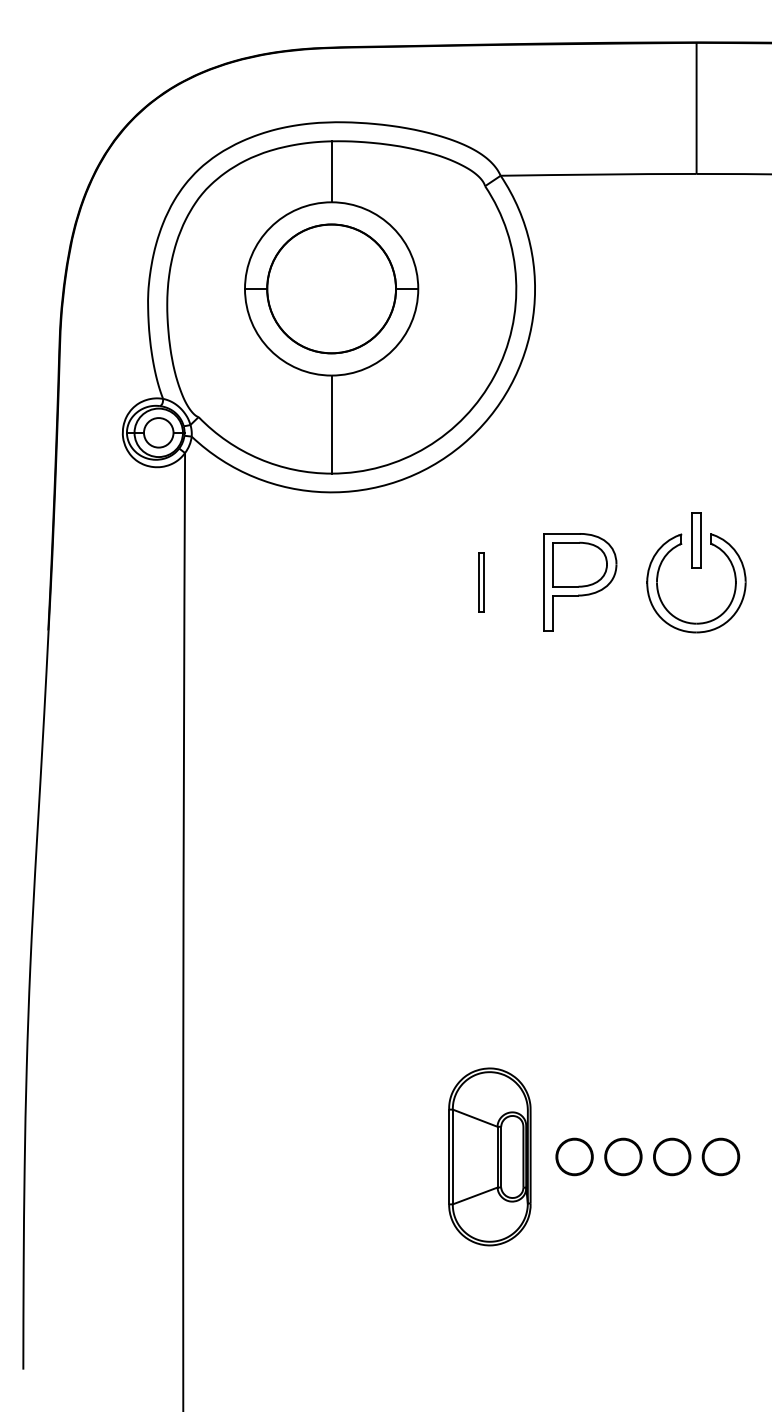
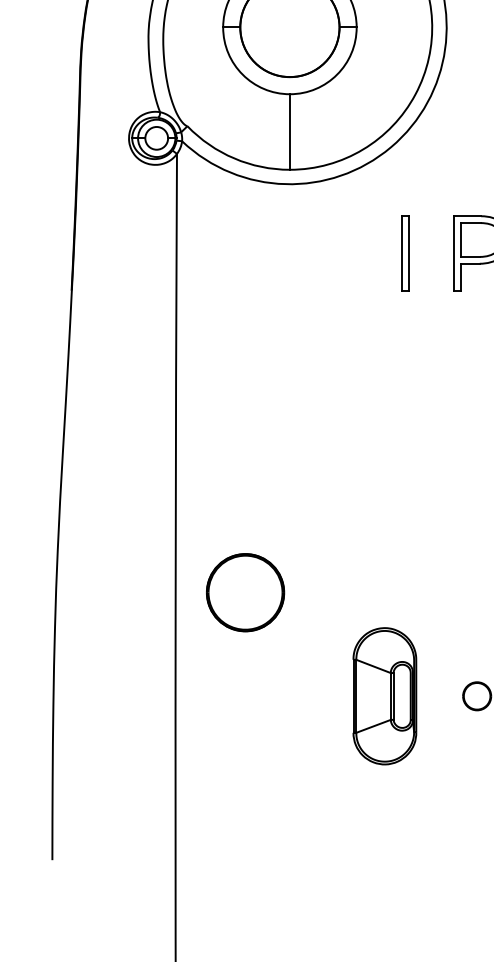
part: (481, 582) -> (405, 253), size x1.67
part: (273, 1022) -> (245, 592), added
part: (489, 1156) -> (384, 695), moved

